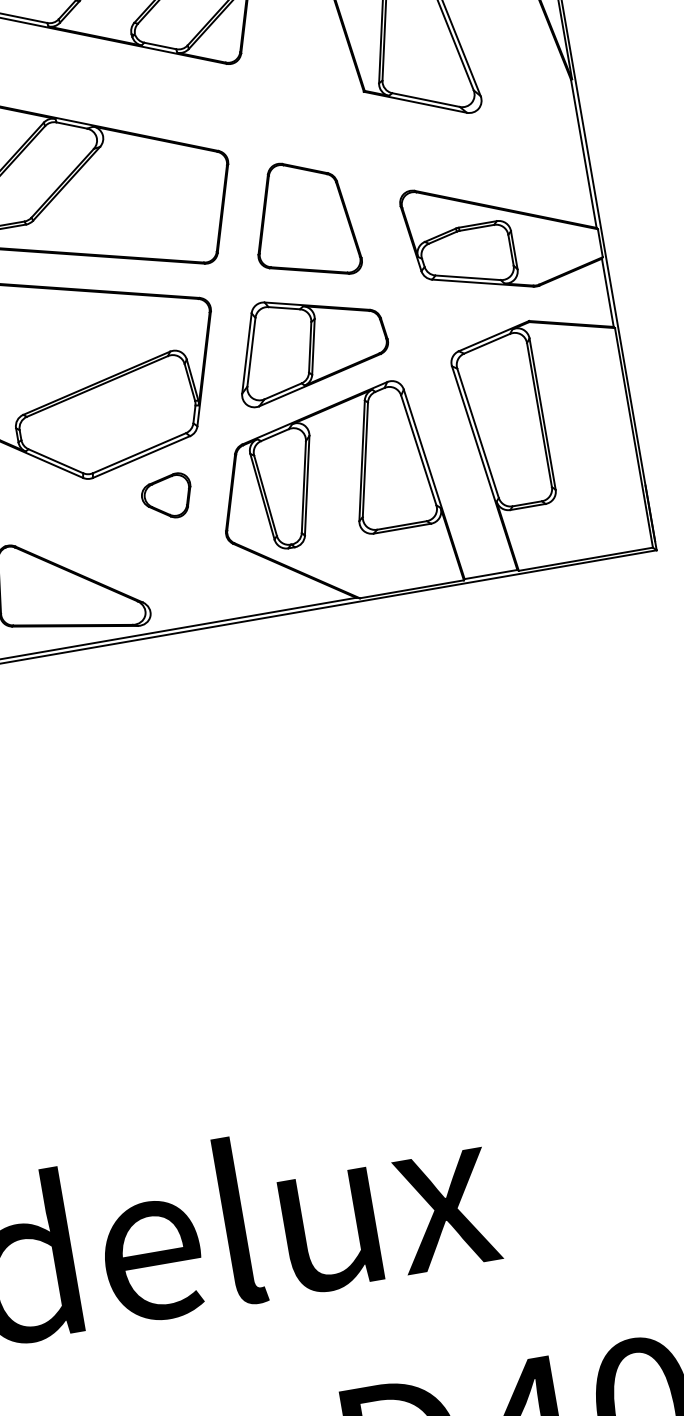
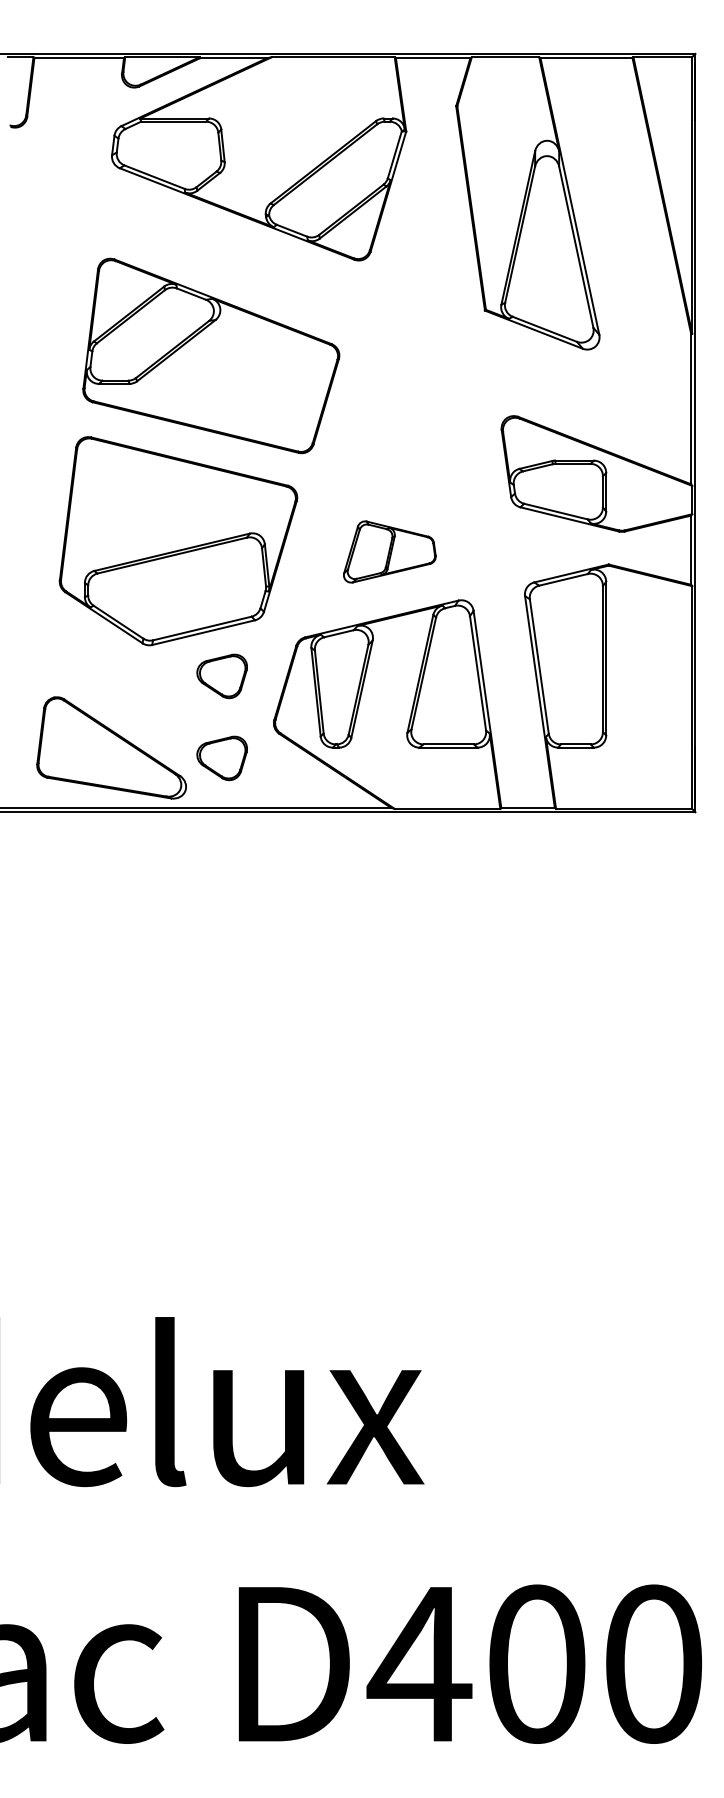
part: (303, 220) -> (403, 427), removed
part: (310, 345) -> (389, 551), size x0.6
part: (180, 578) -> (221, 758), added

